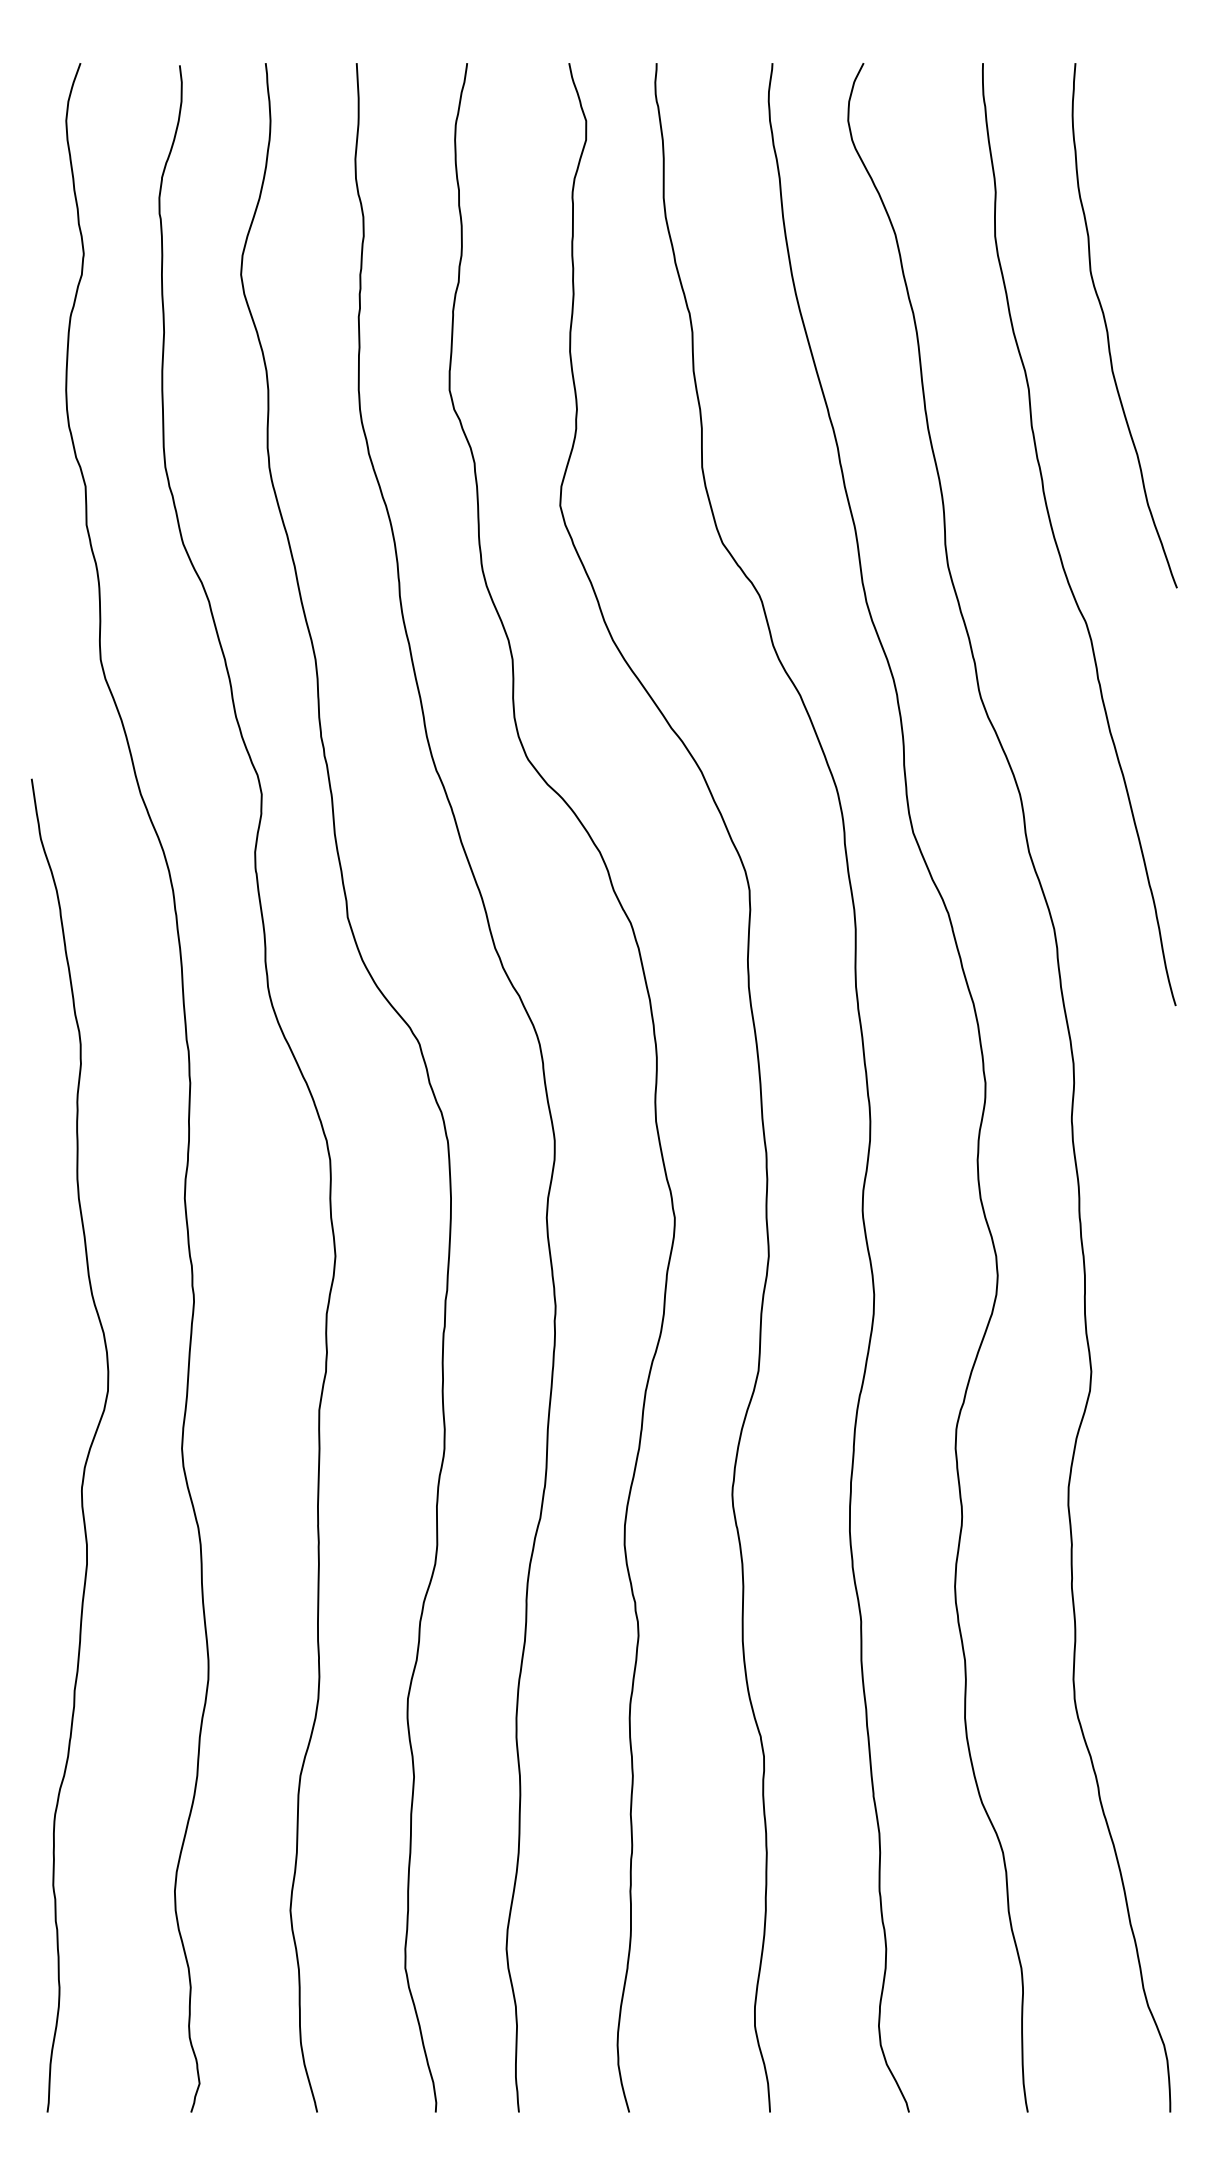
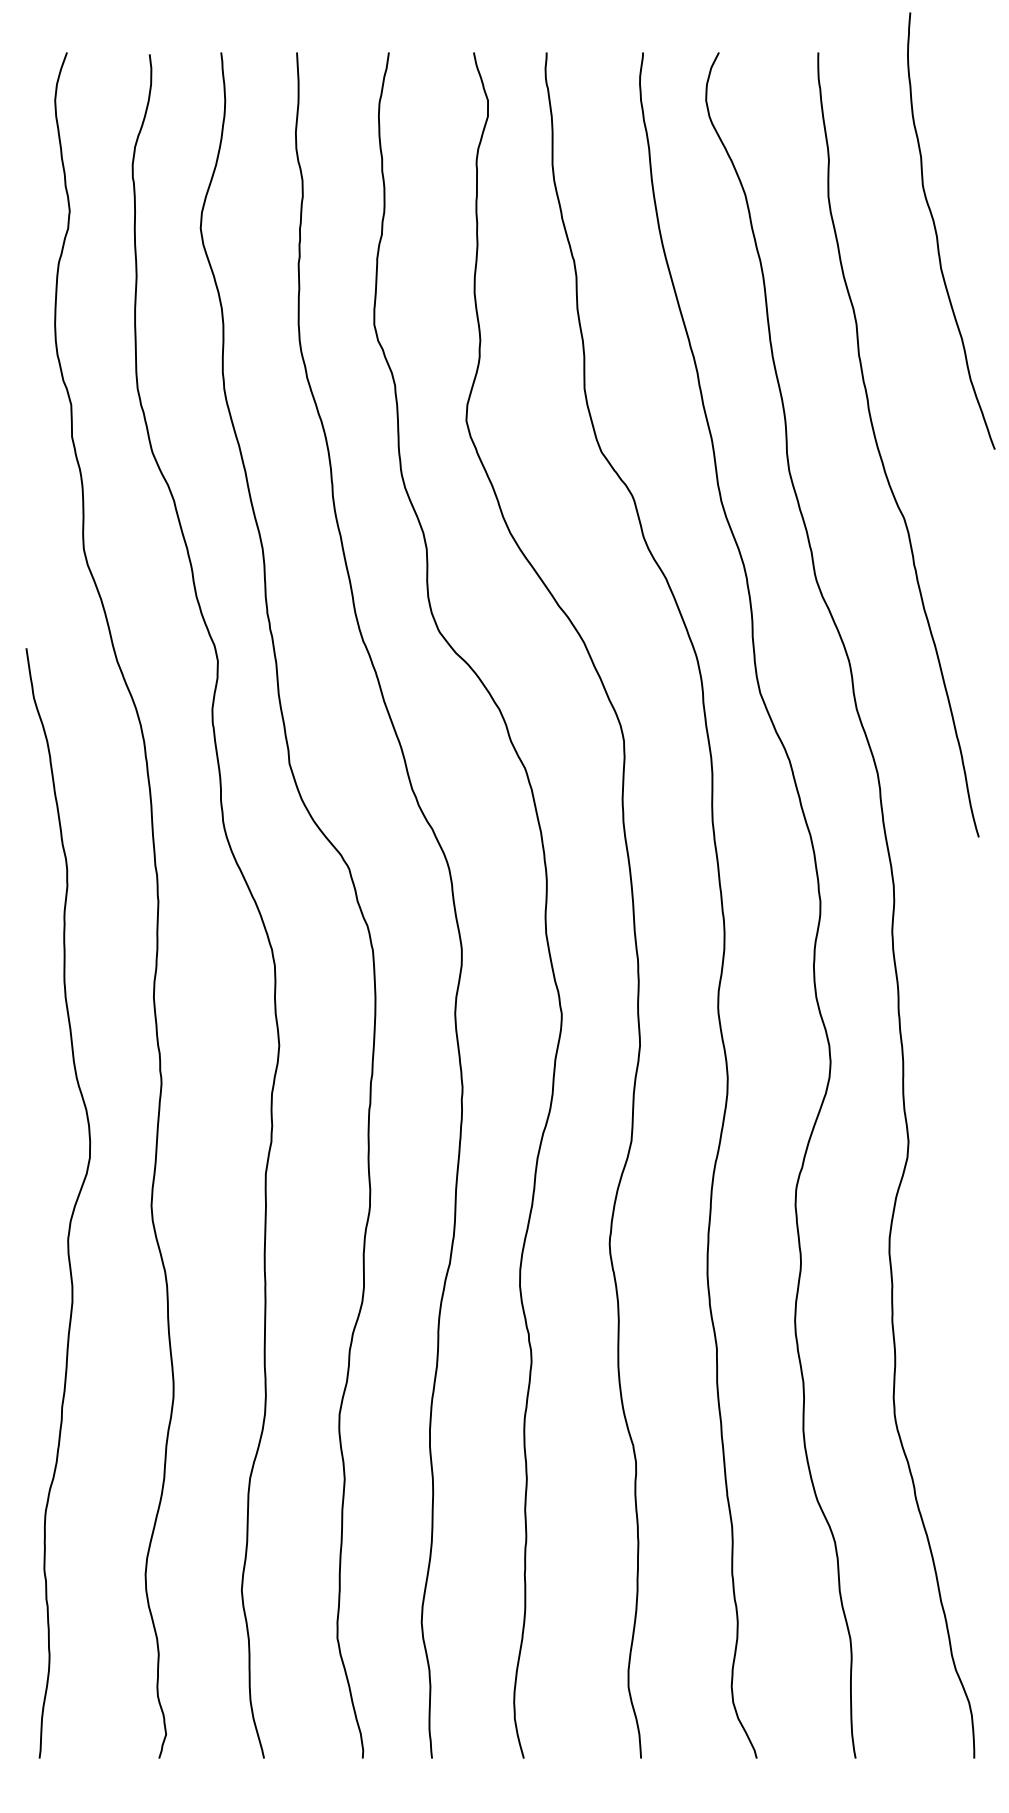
curve: (1108, 328) -> (937, 233), moved

